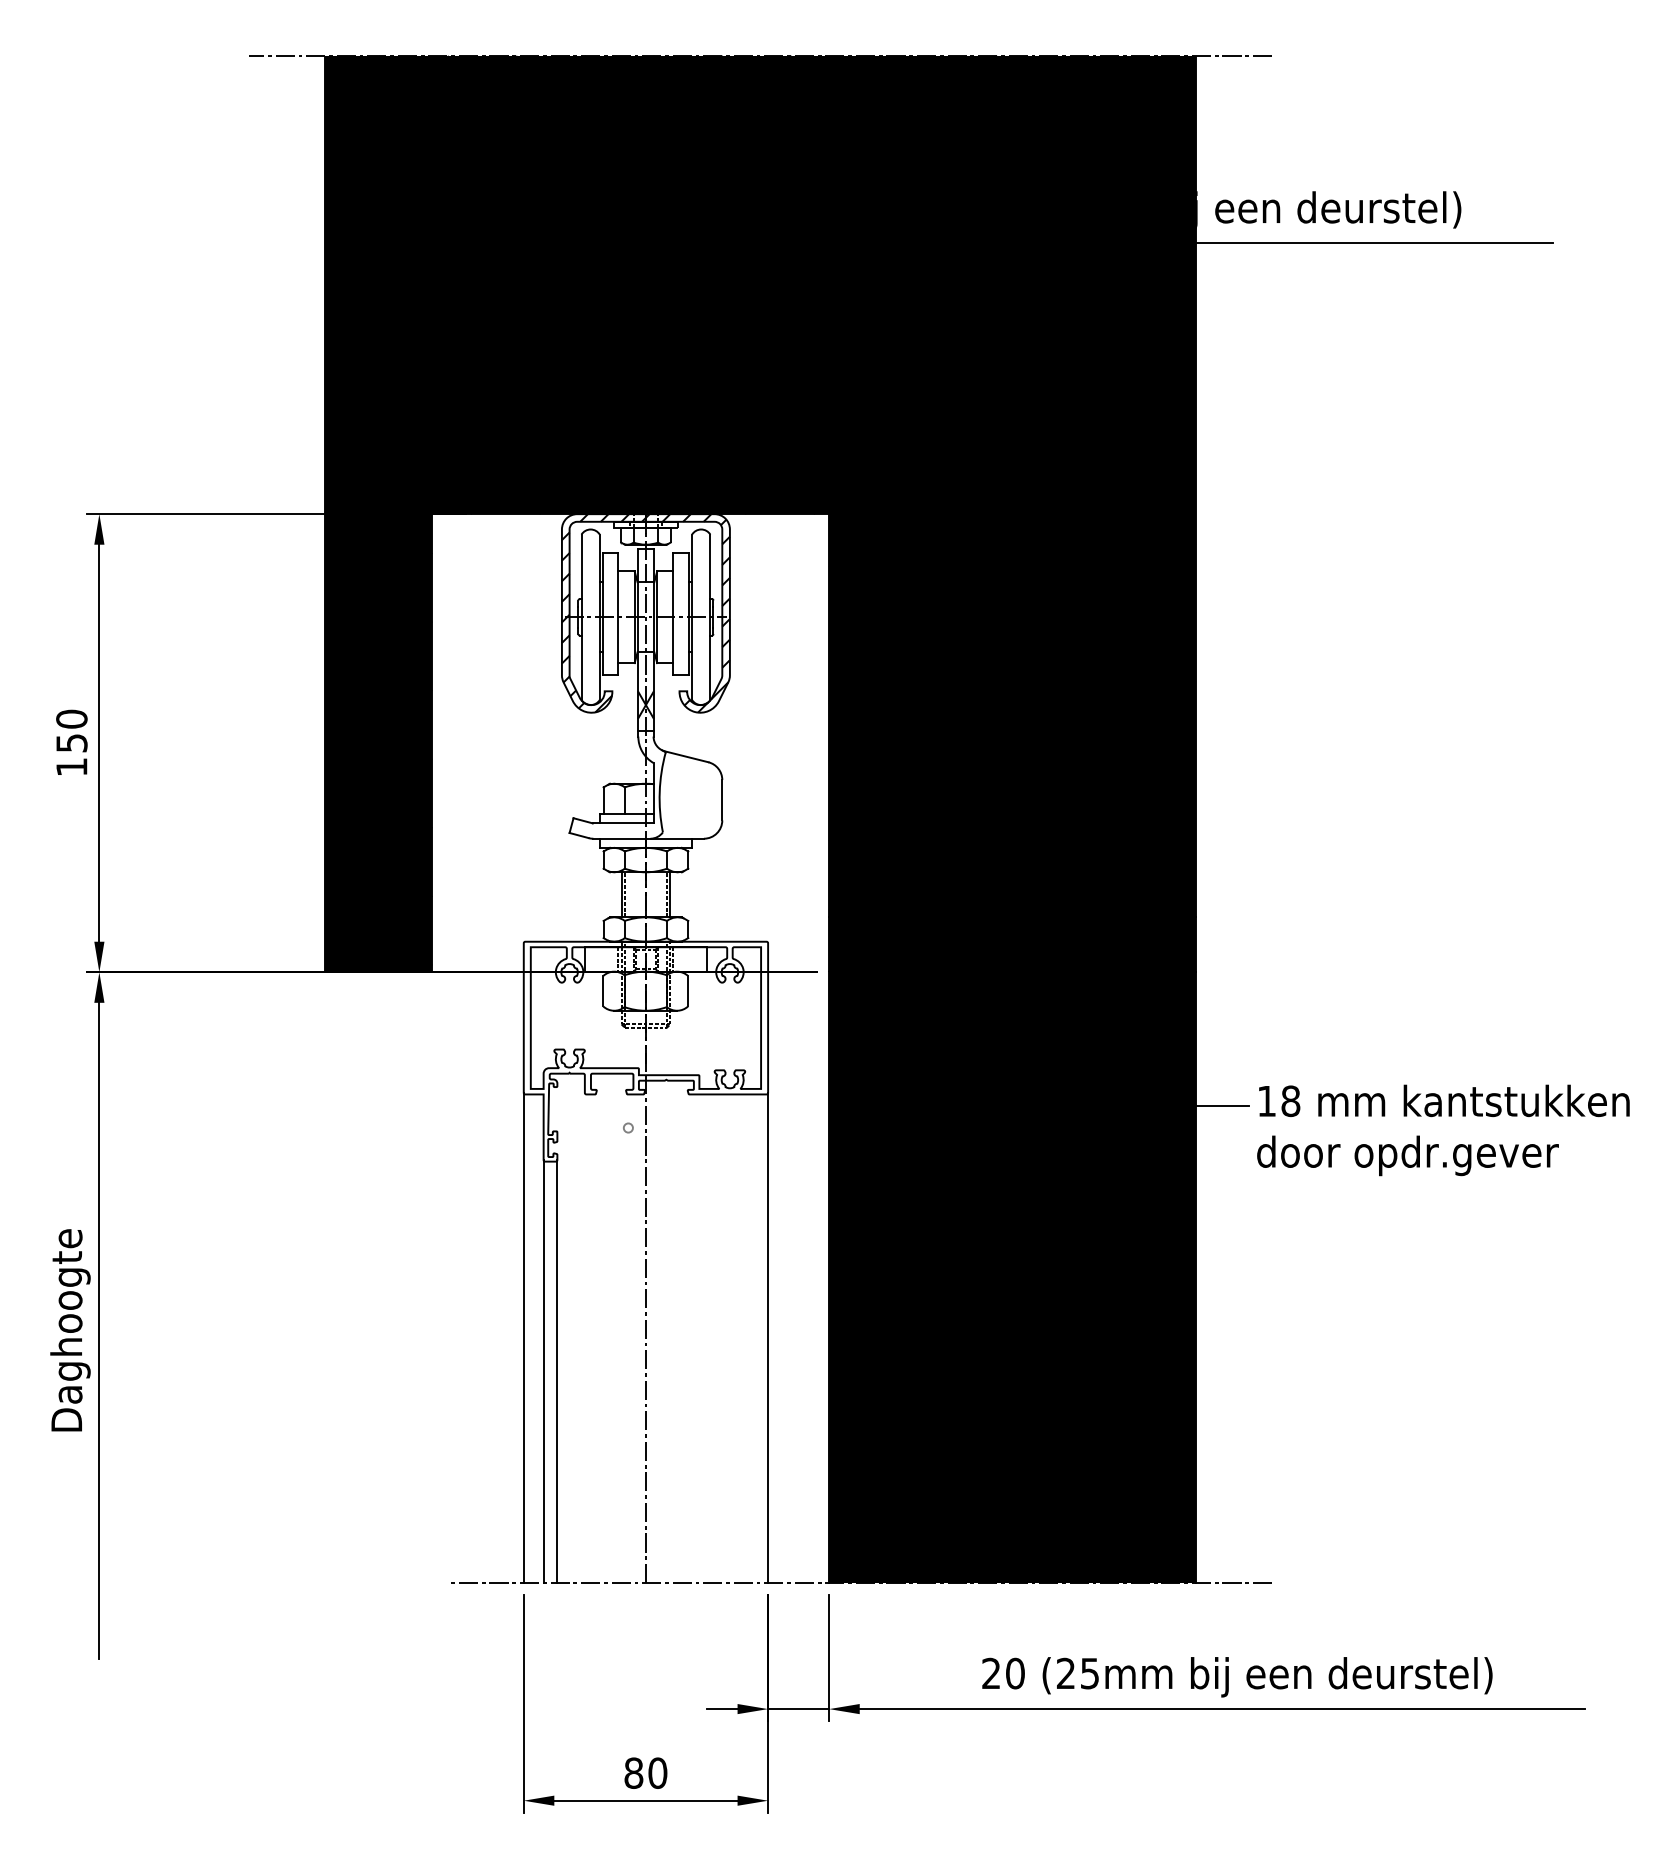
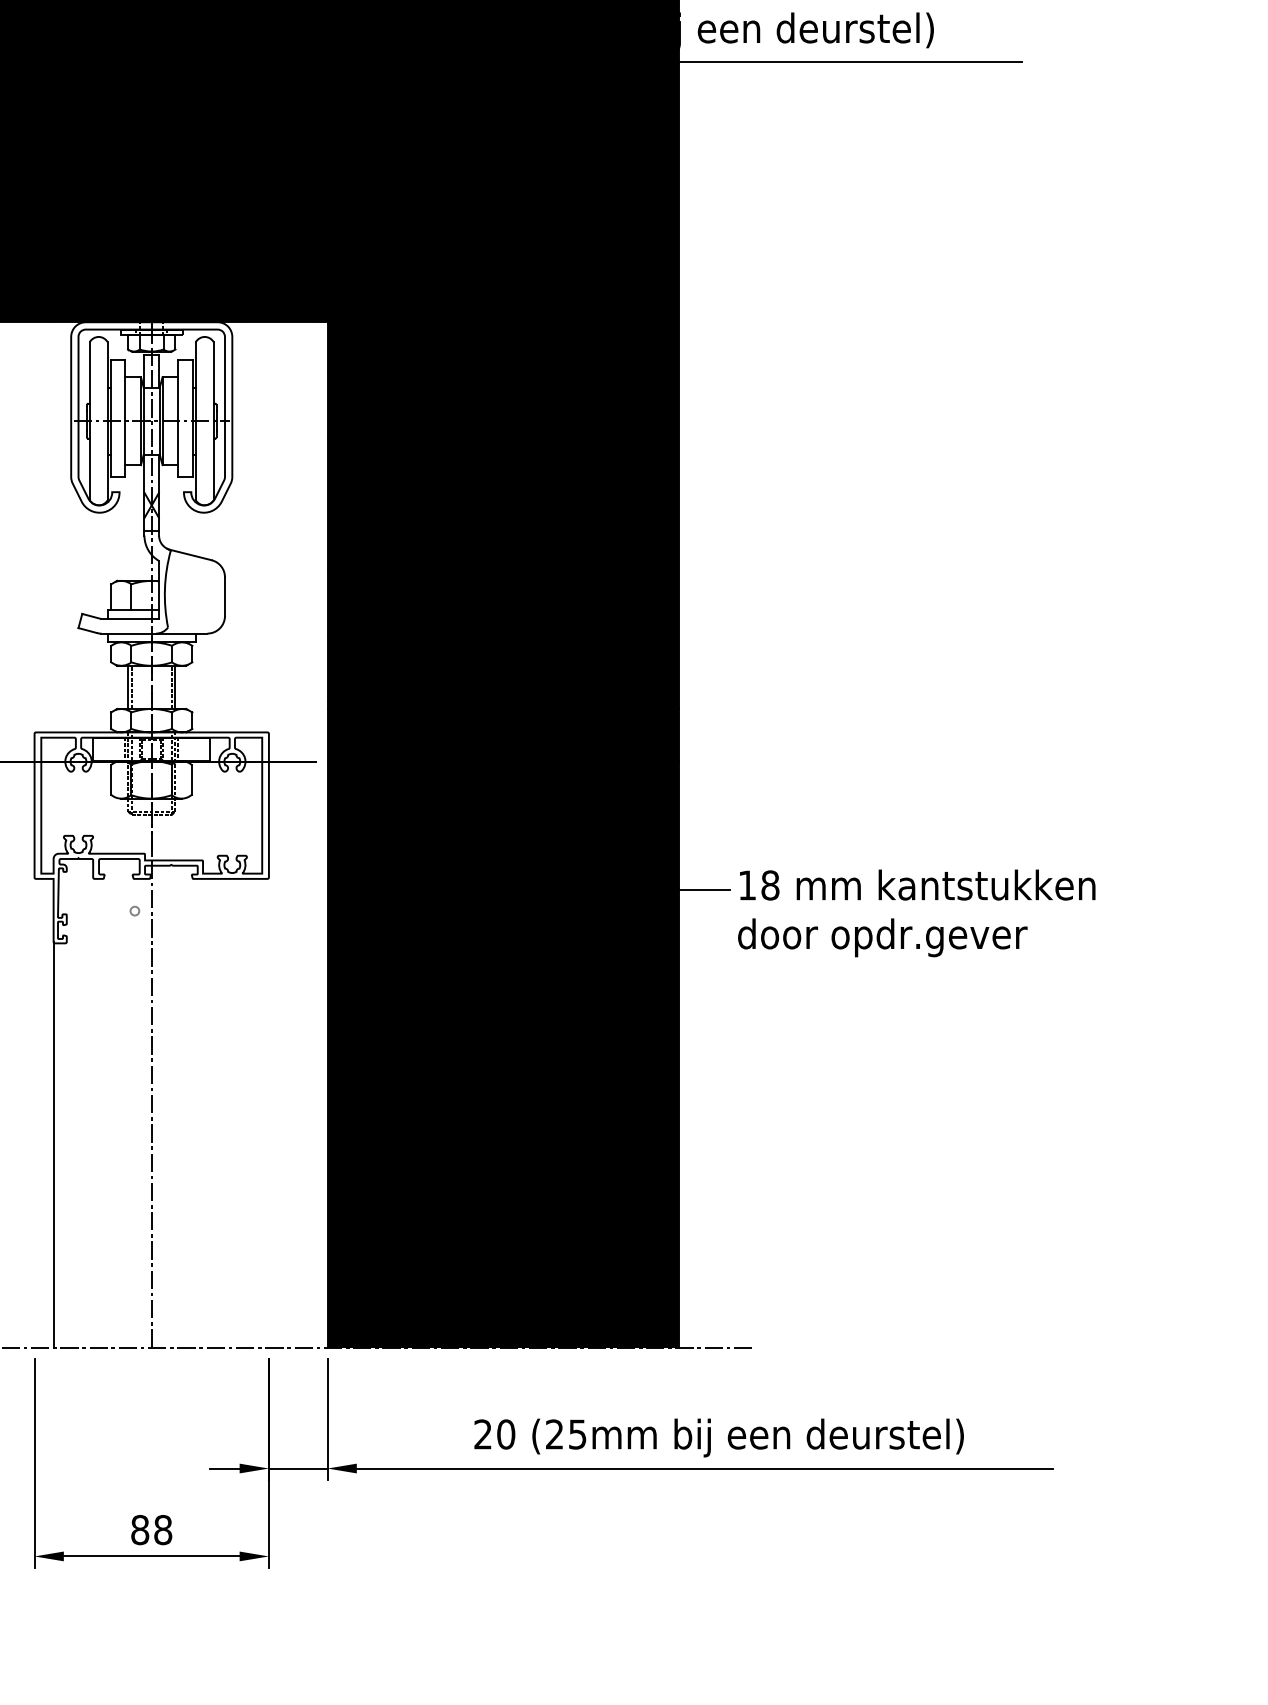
hatch: (645, 613) -> (151, 417), removed
line: (523, 1337) -> (34, 1112), removed
line: (768, 1337) -> (269, 1112), removed
line: (557, 1371) -> (66, 1144), removed
text: (657, 1773) -> (162, 1530), 80 -> 88

